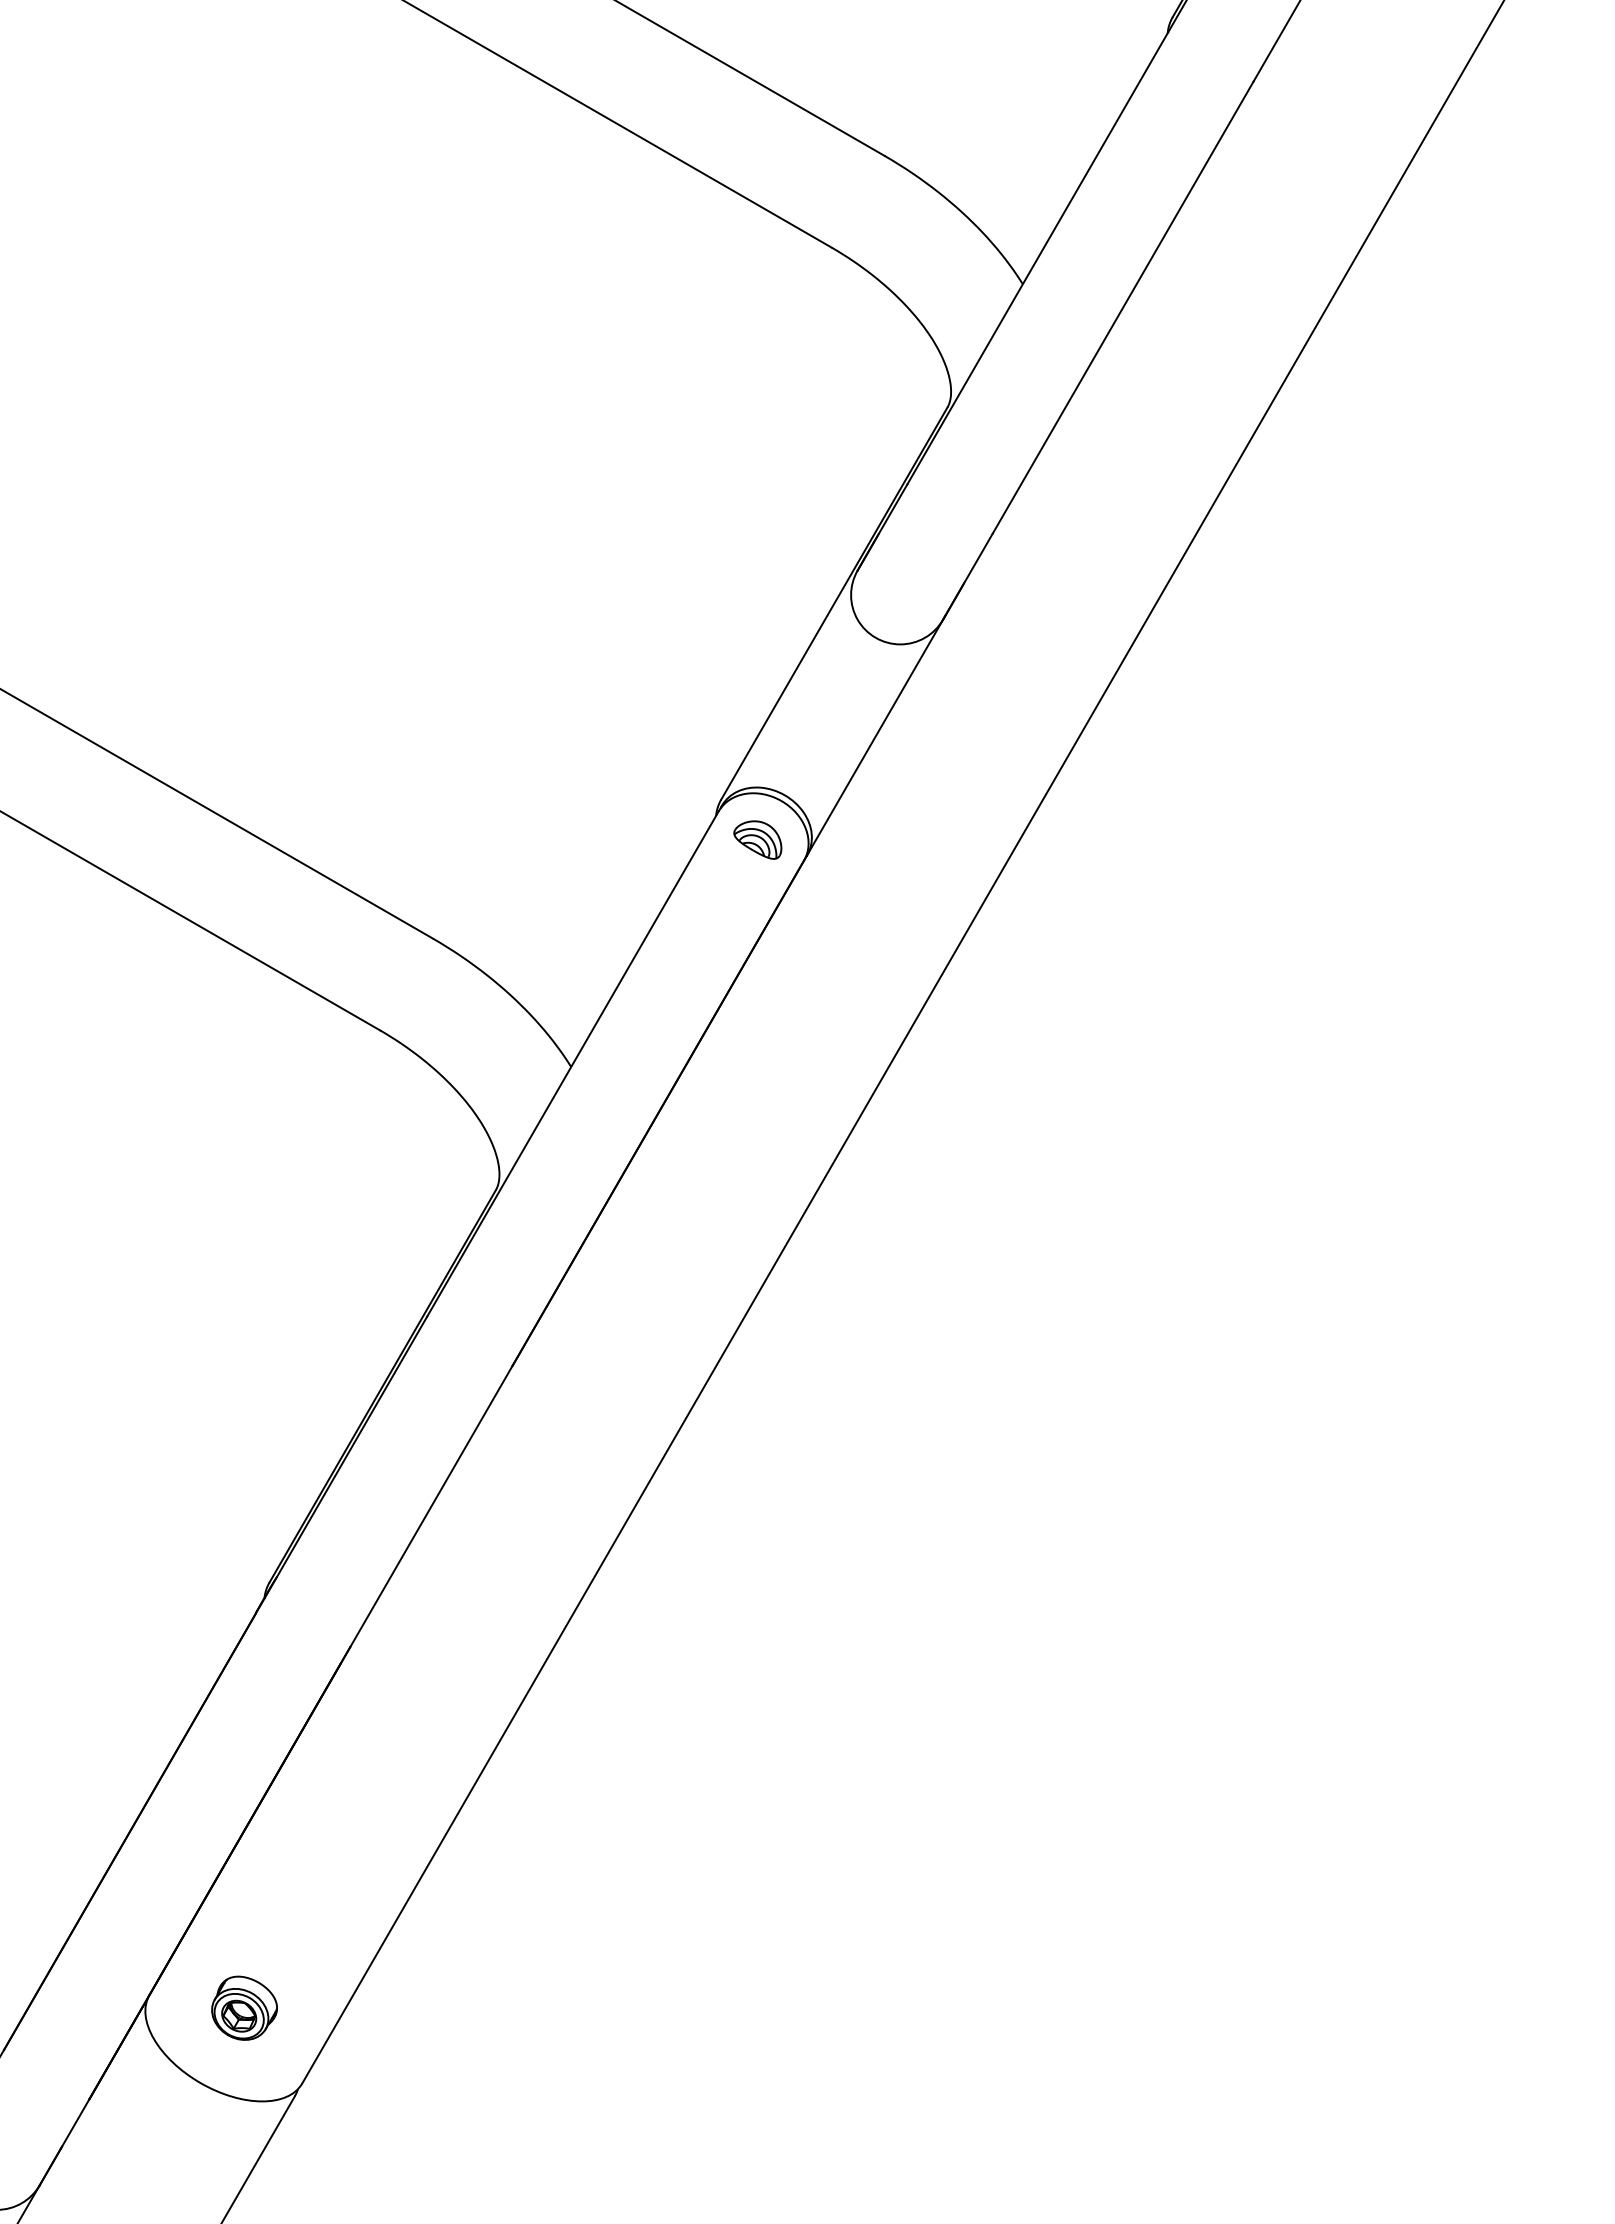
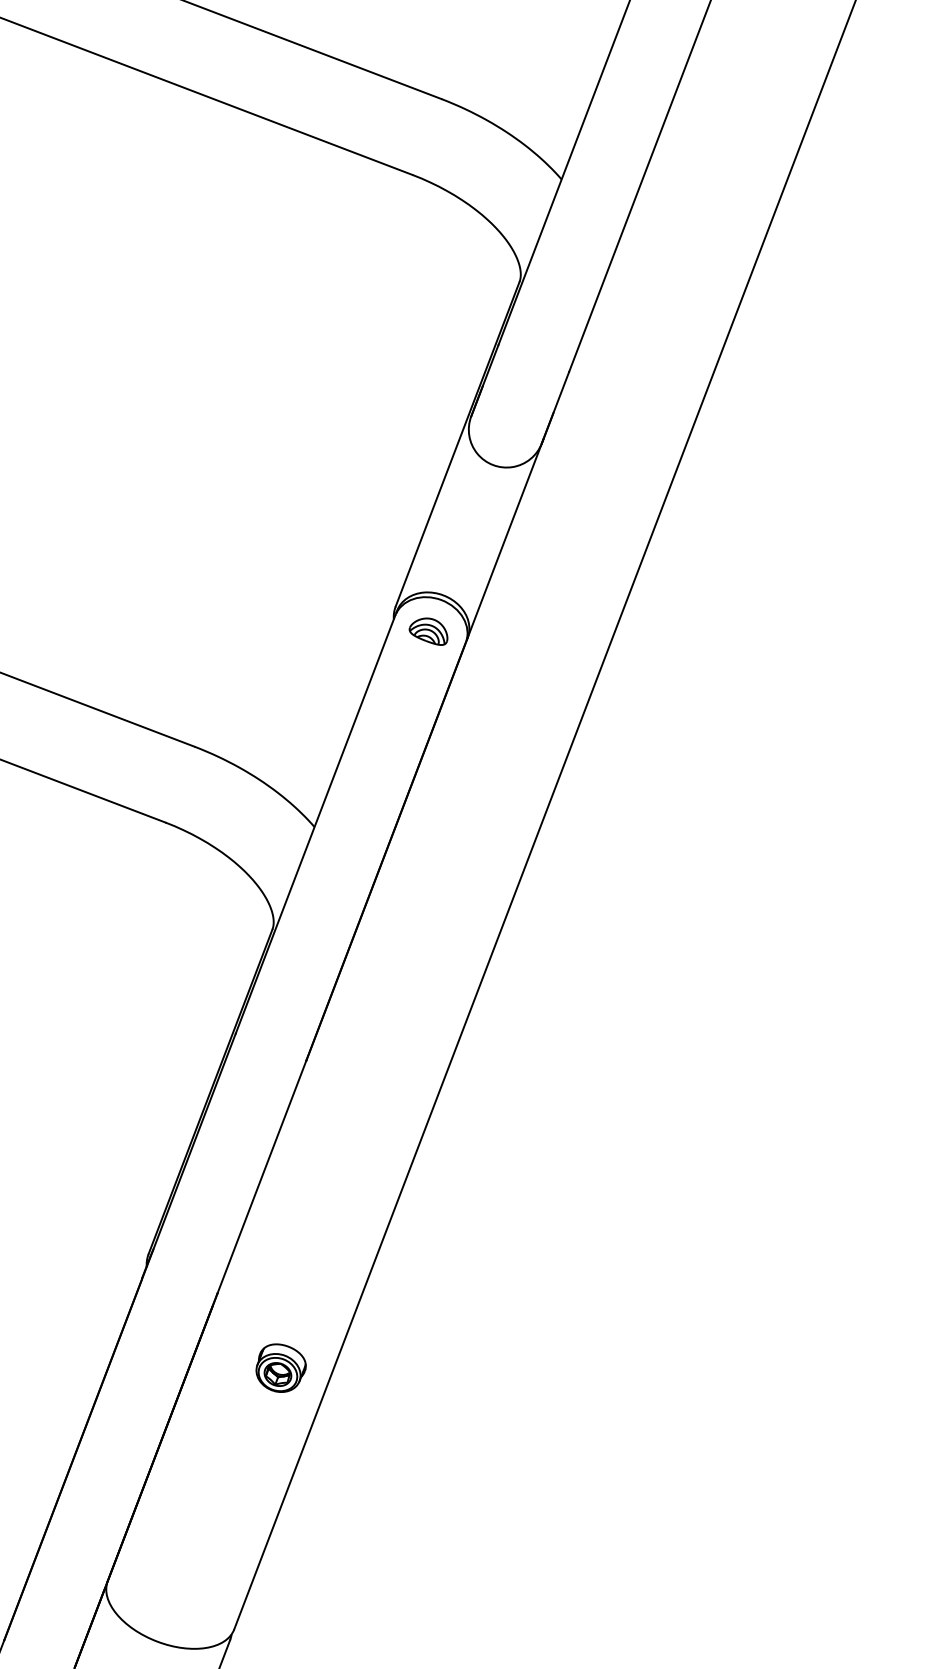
part: (244, 2007) -> (280, 1367), moved

